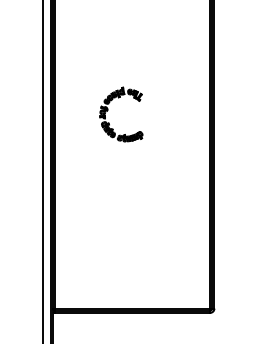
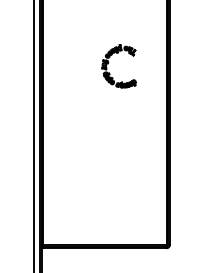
part: (108, 110) -> (108, 63), moved

